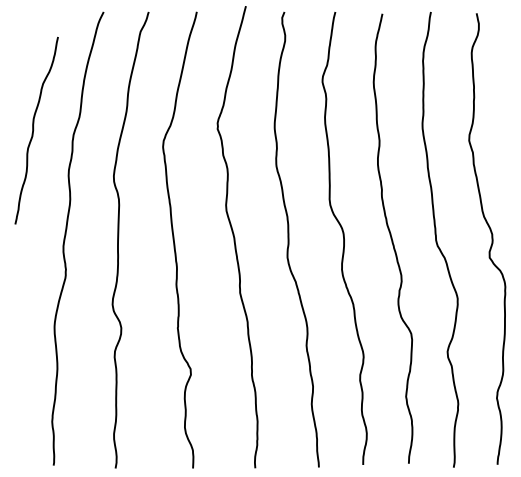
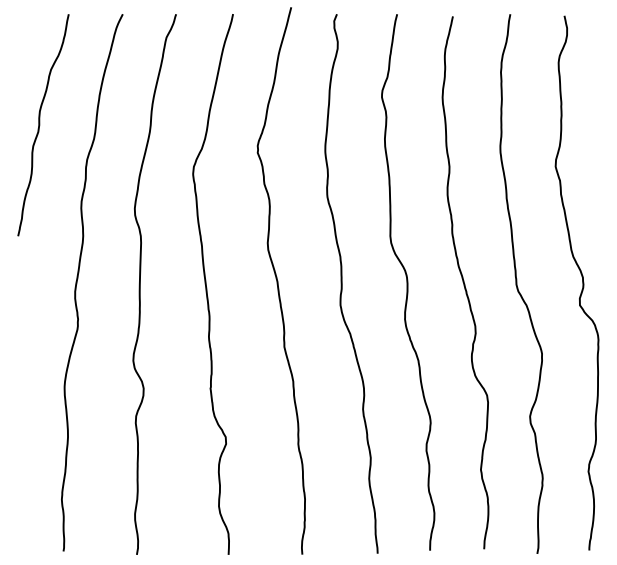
curve: (34, 130) -> (40, 124), moved

